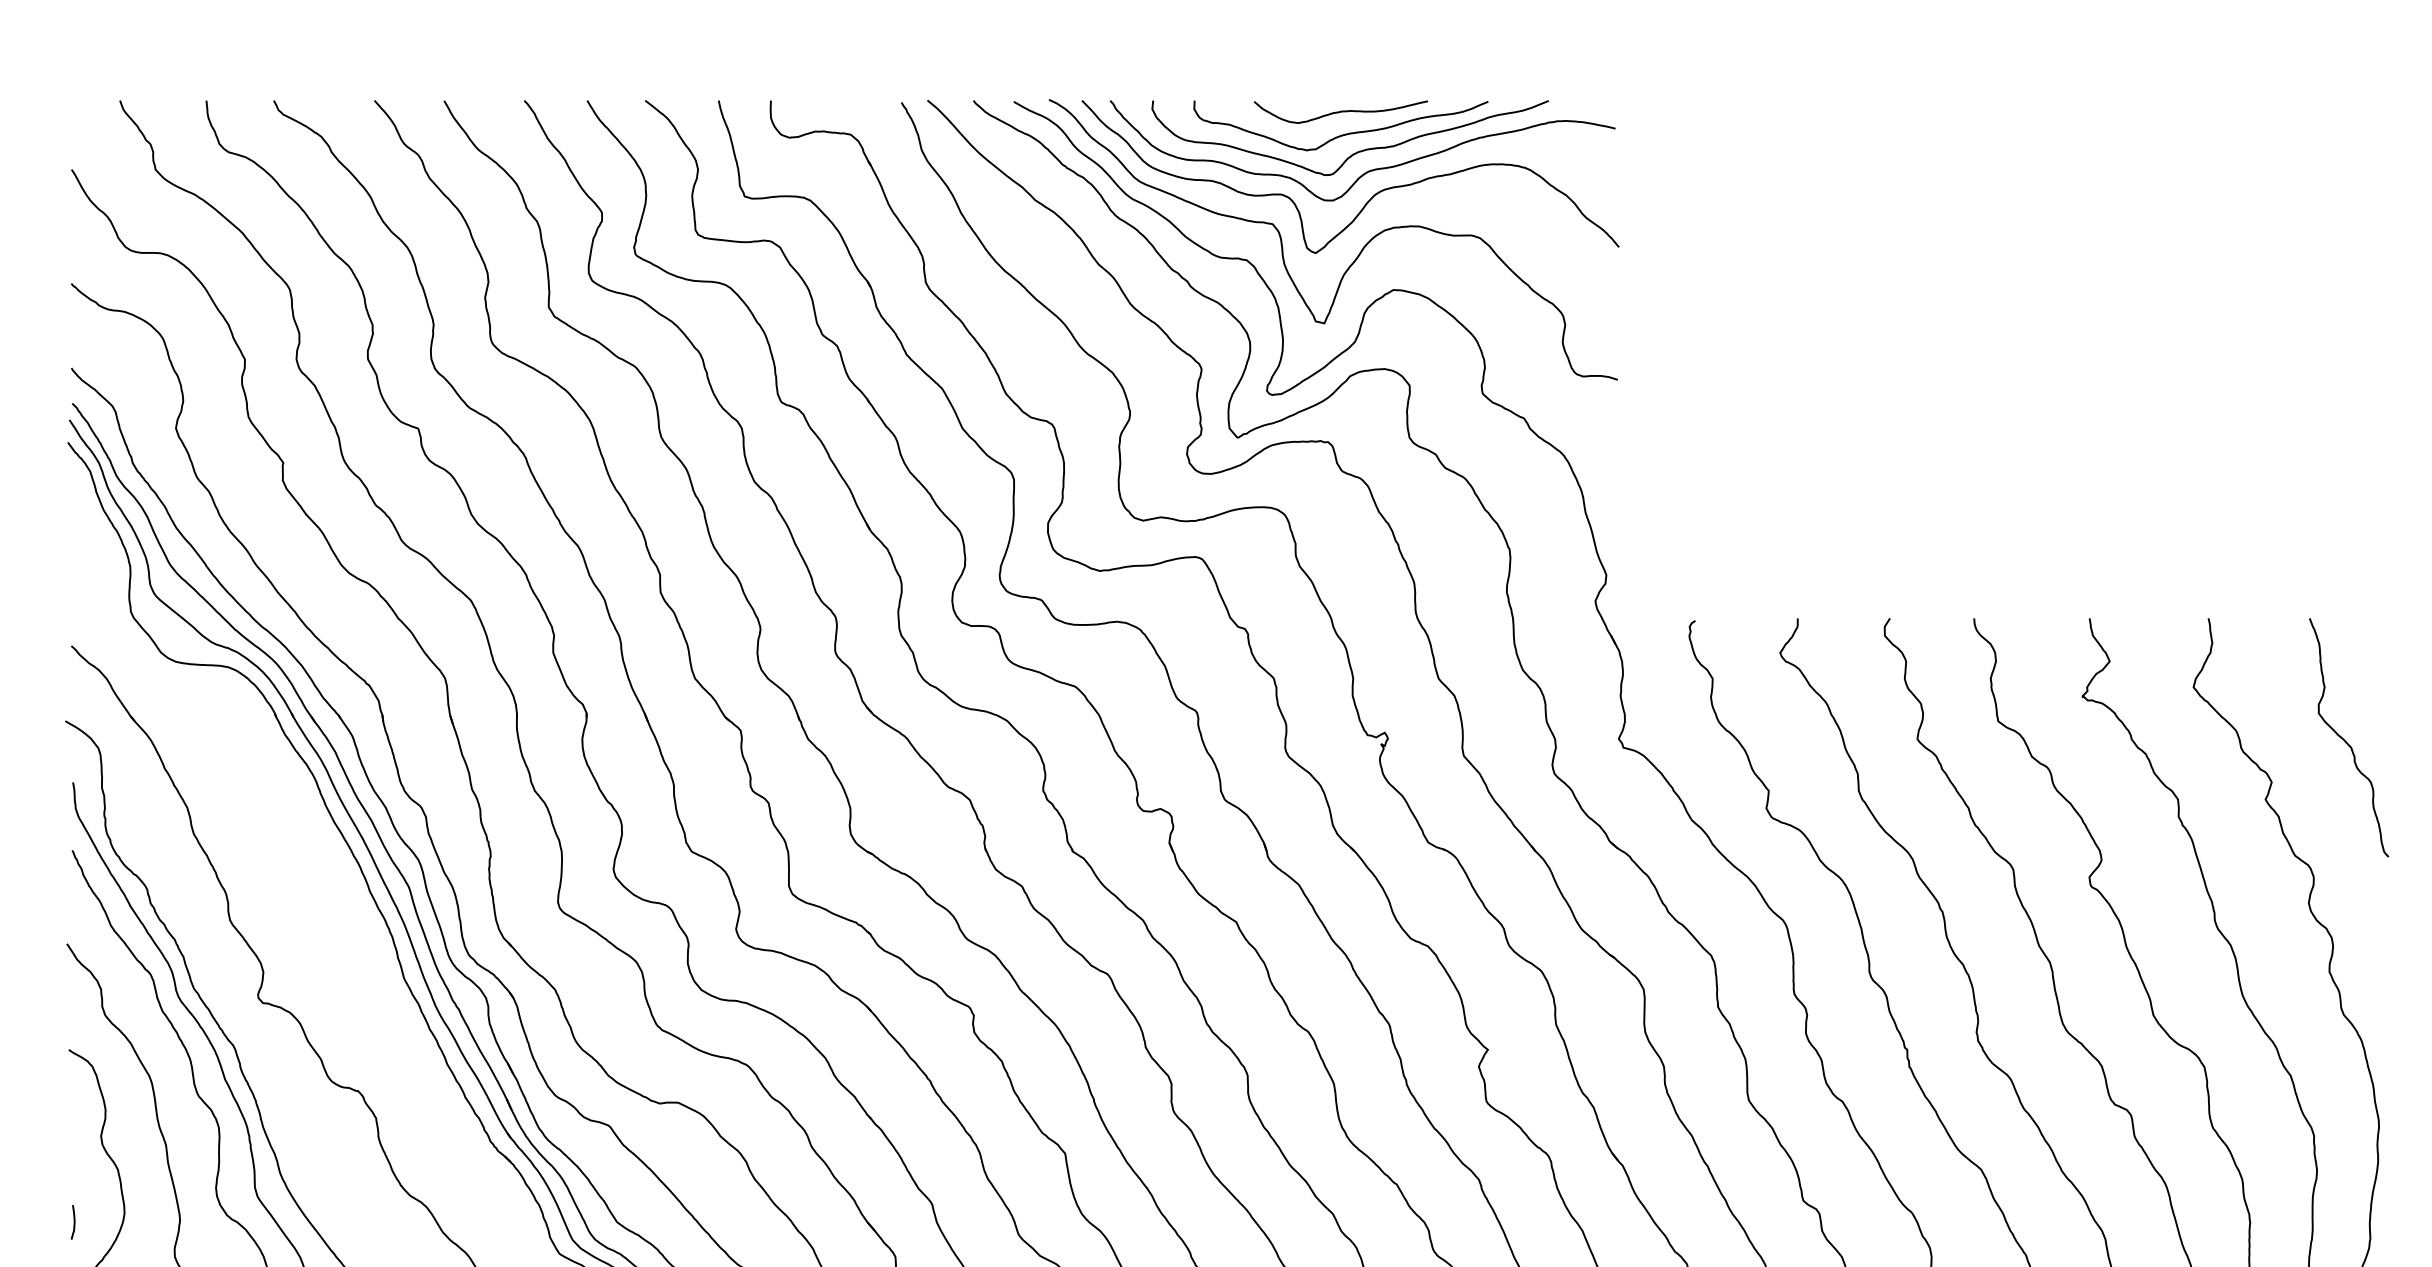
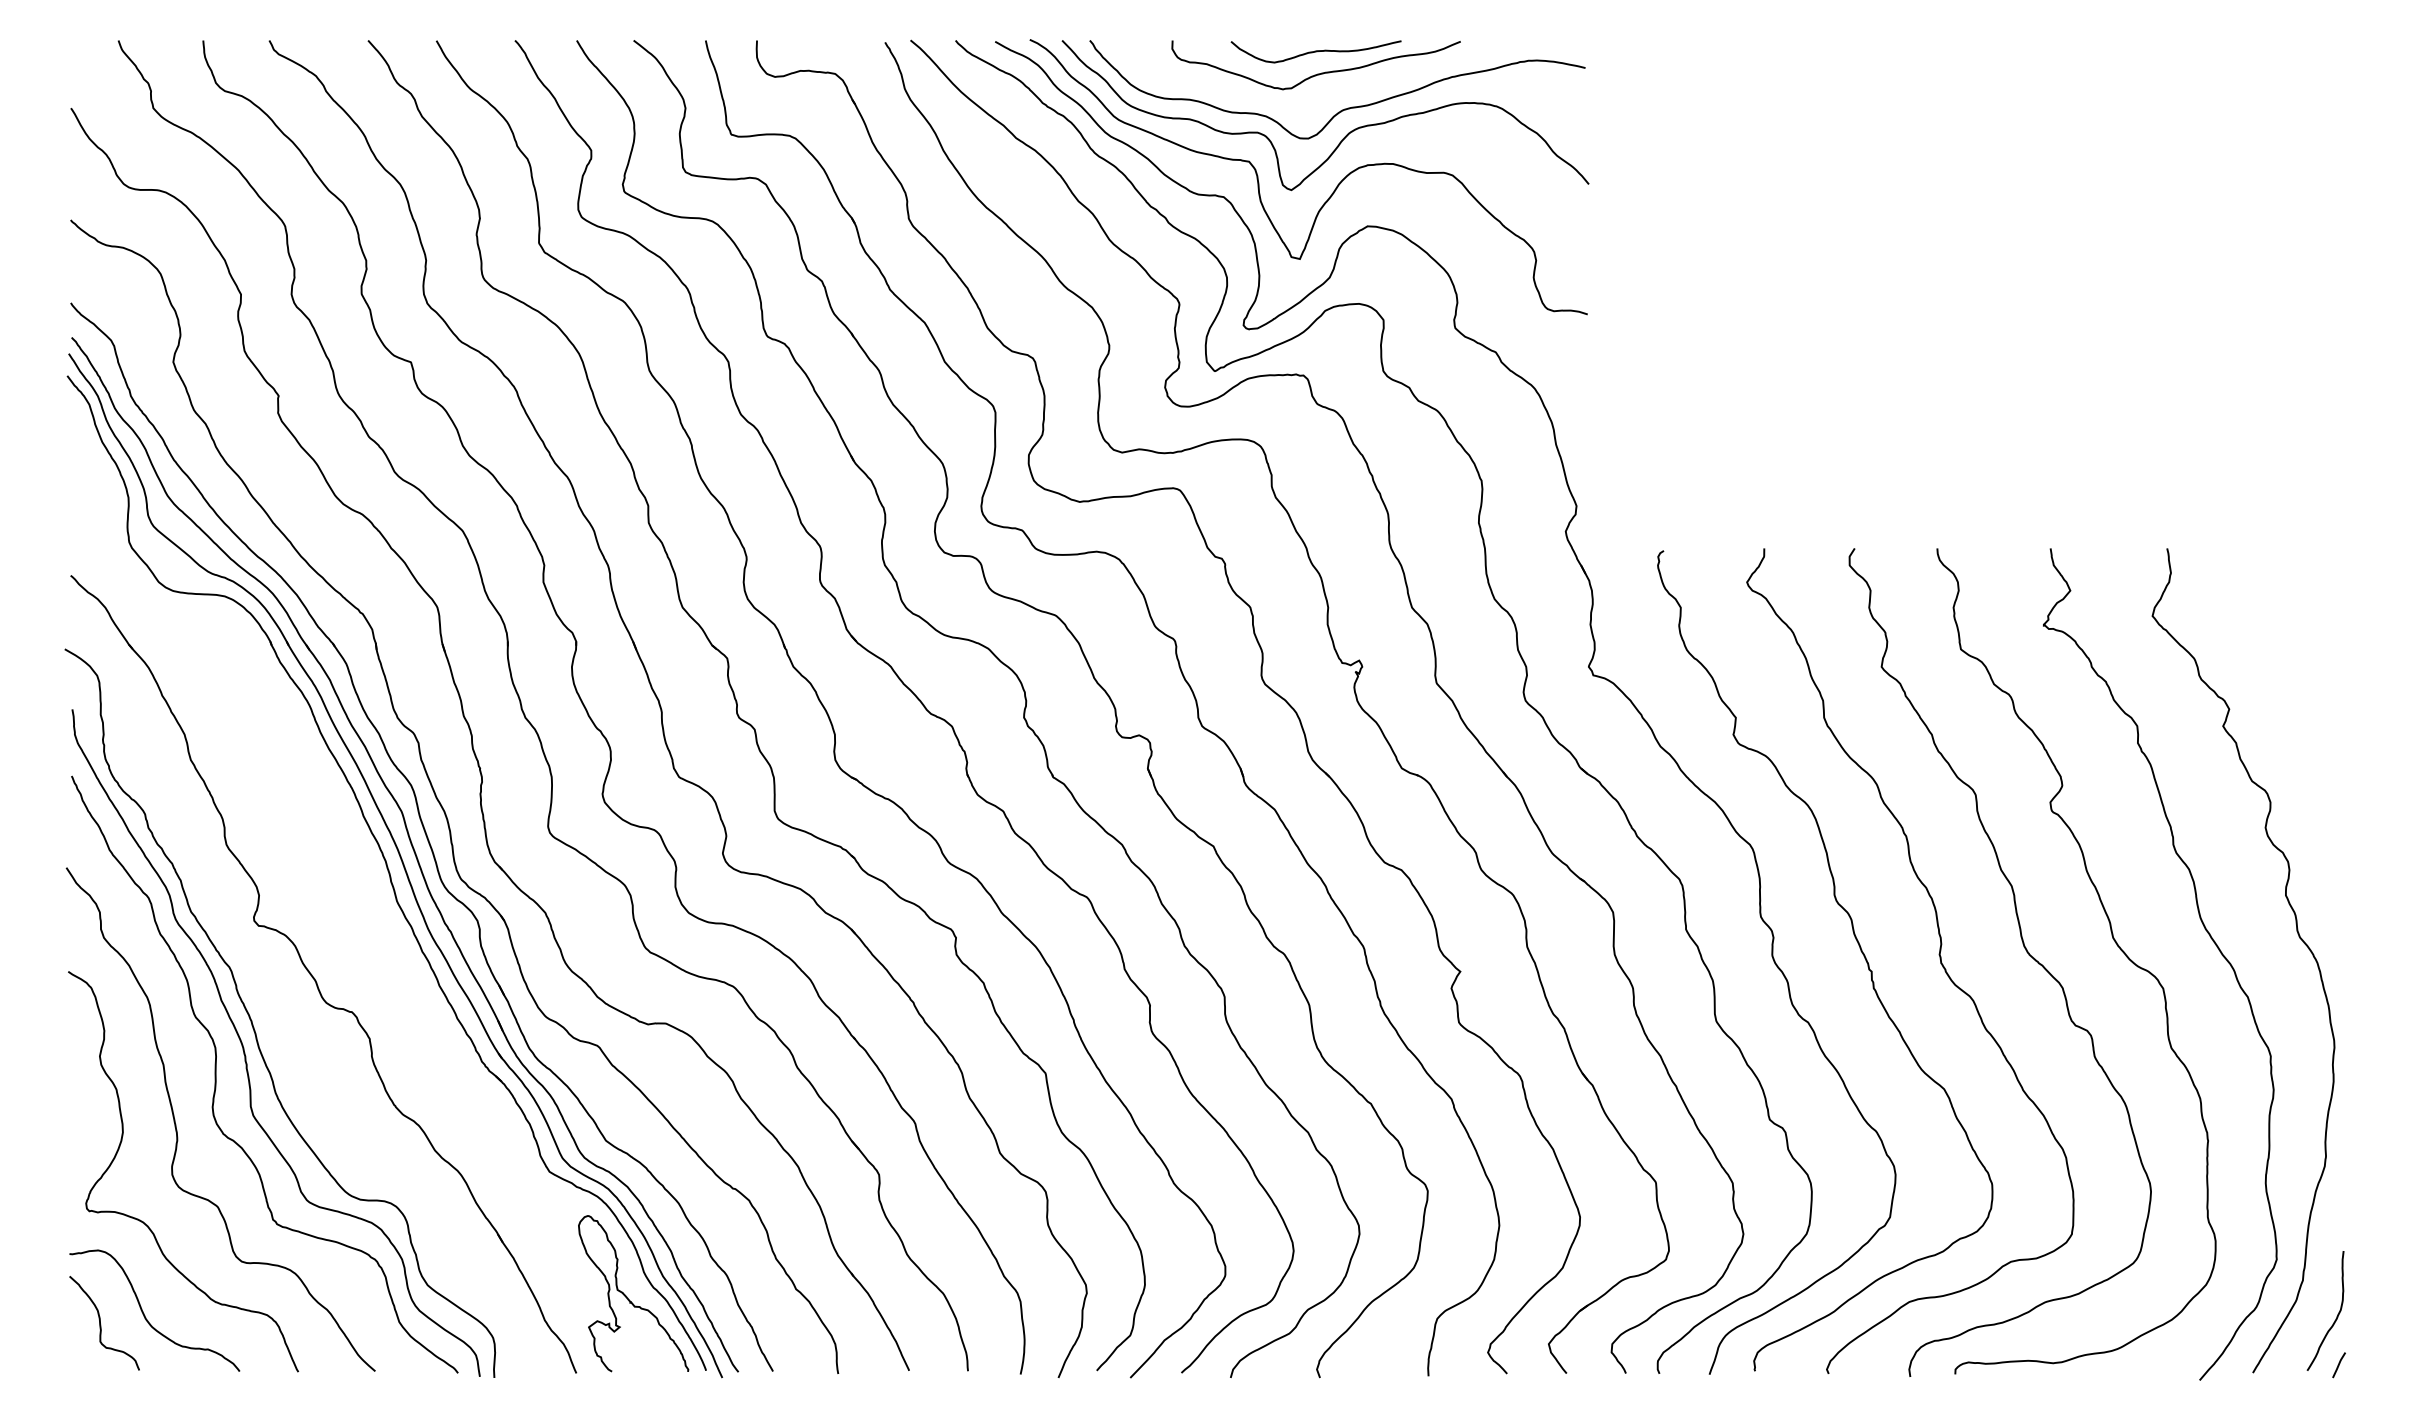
curve: (1356, 151) -> (1331, 90), removed
curve: (2345, 739) -> (2301, 667), removed
curve: (74, 1221) -> (73, 1140), removed

